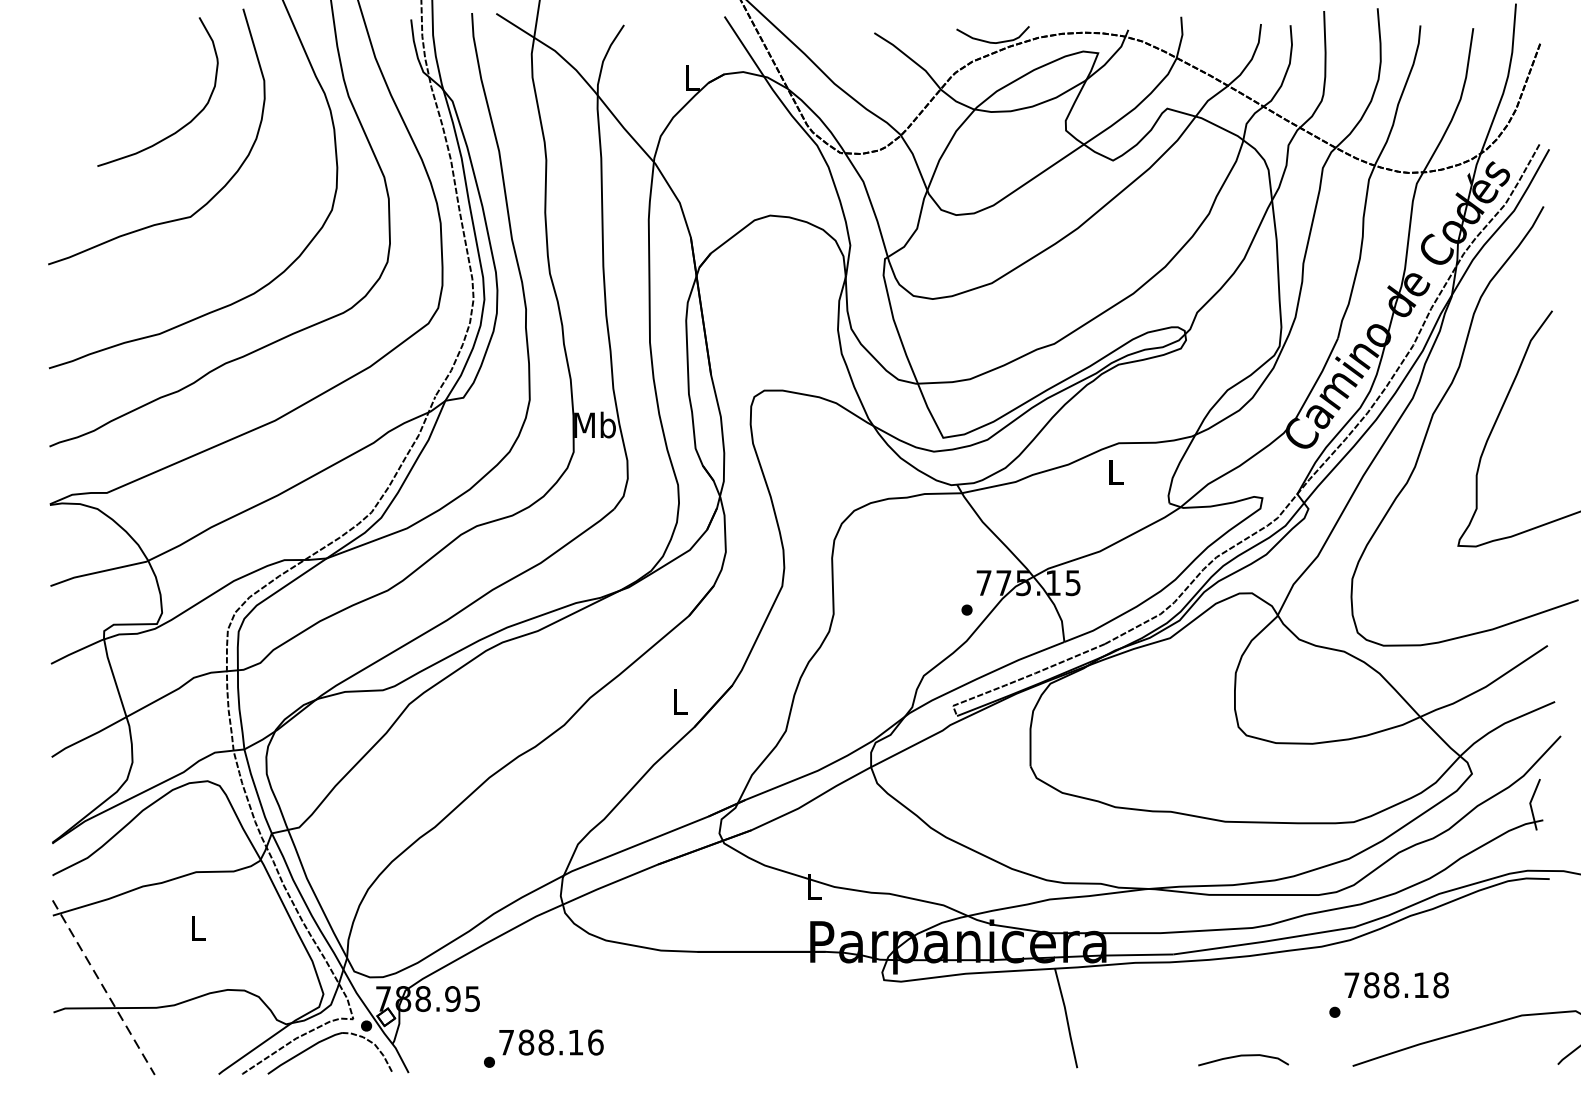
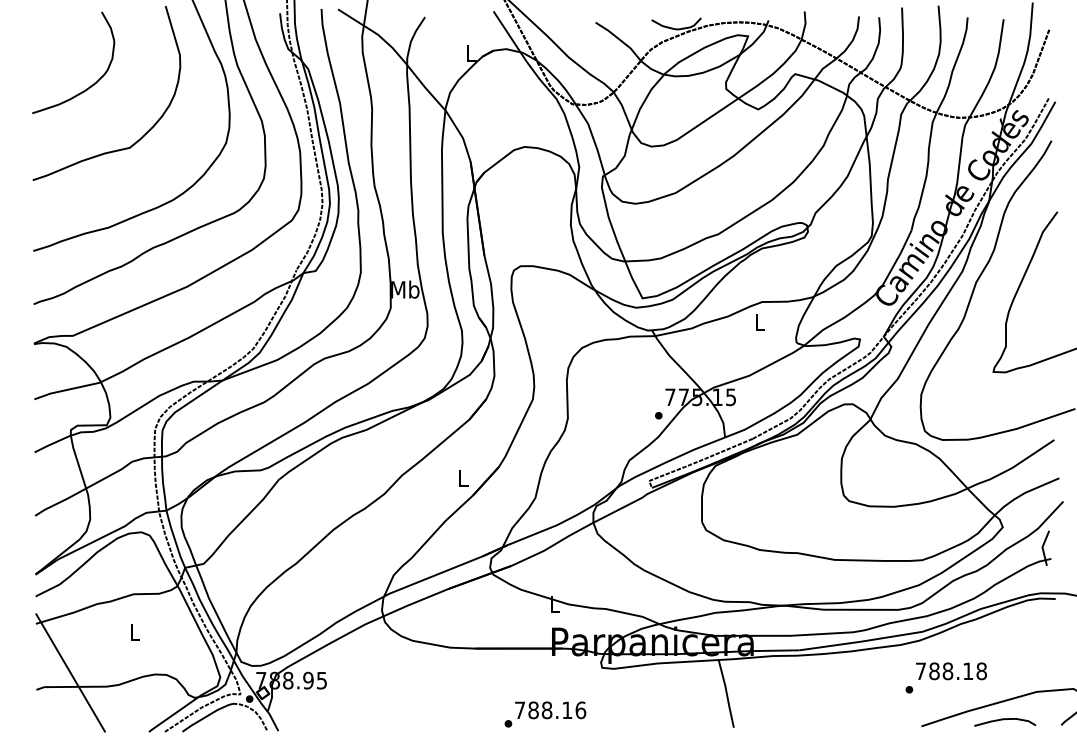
curve: (182, 125) -> (90, 85), moved
line: (103, 987) -> (70, 672), dashed -> solid
text: (543, 1048) -> (545, 714), moved
curve: (1242, 1057) -> (1004, 720), moved

